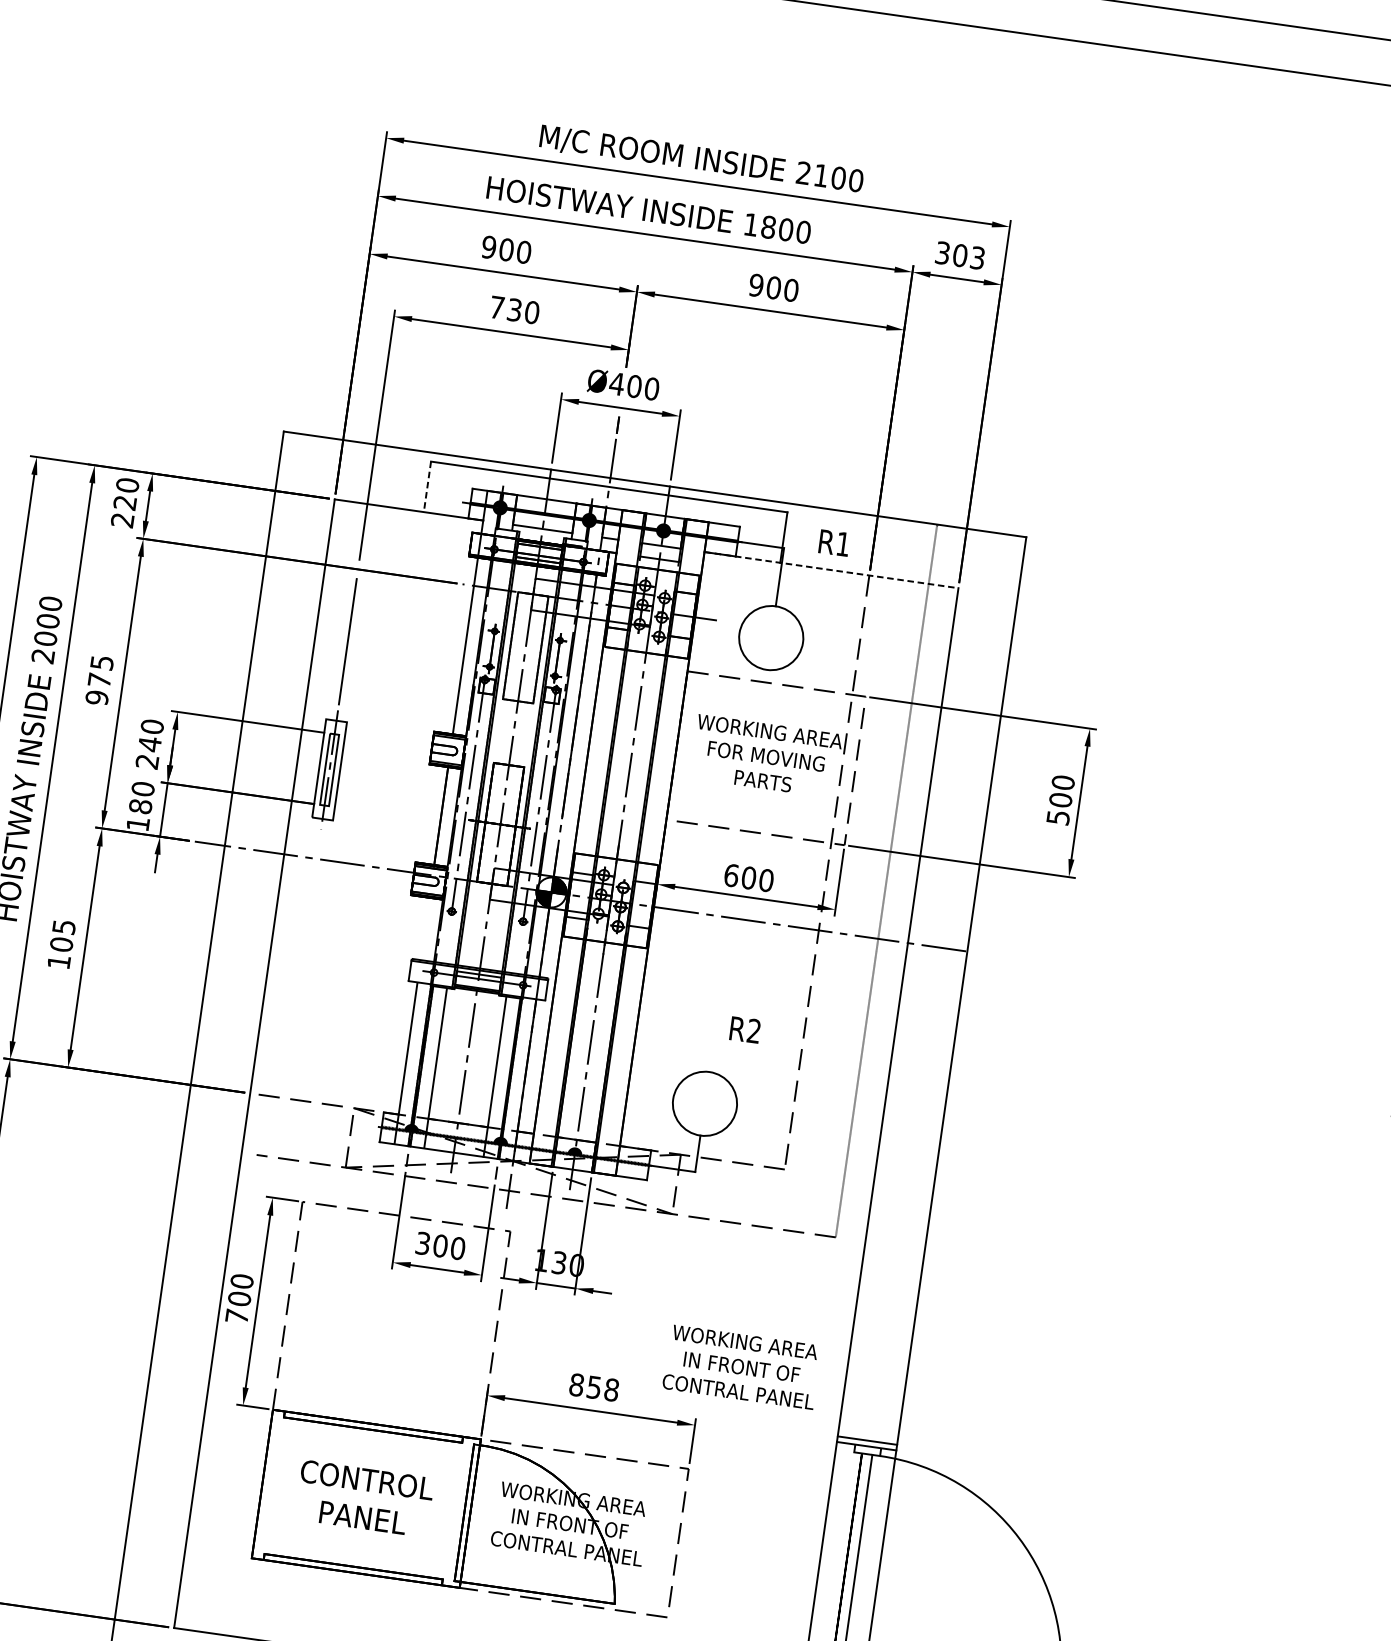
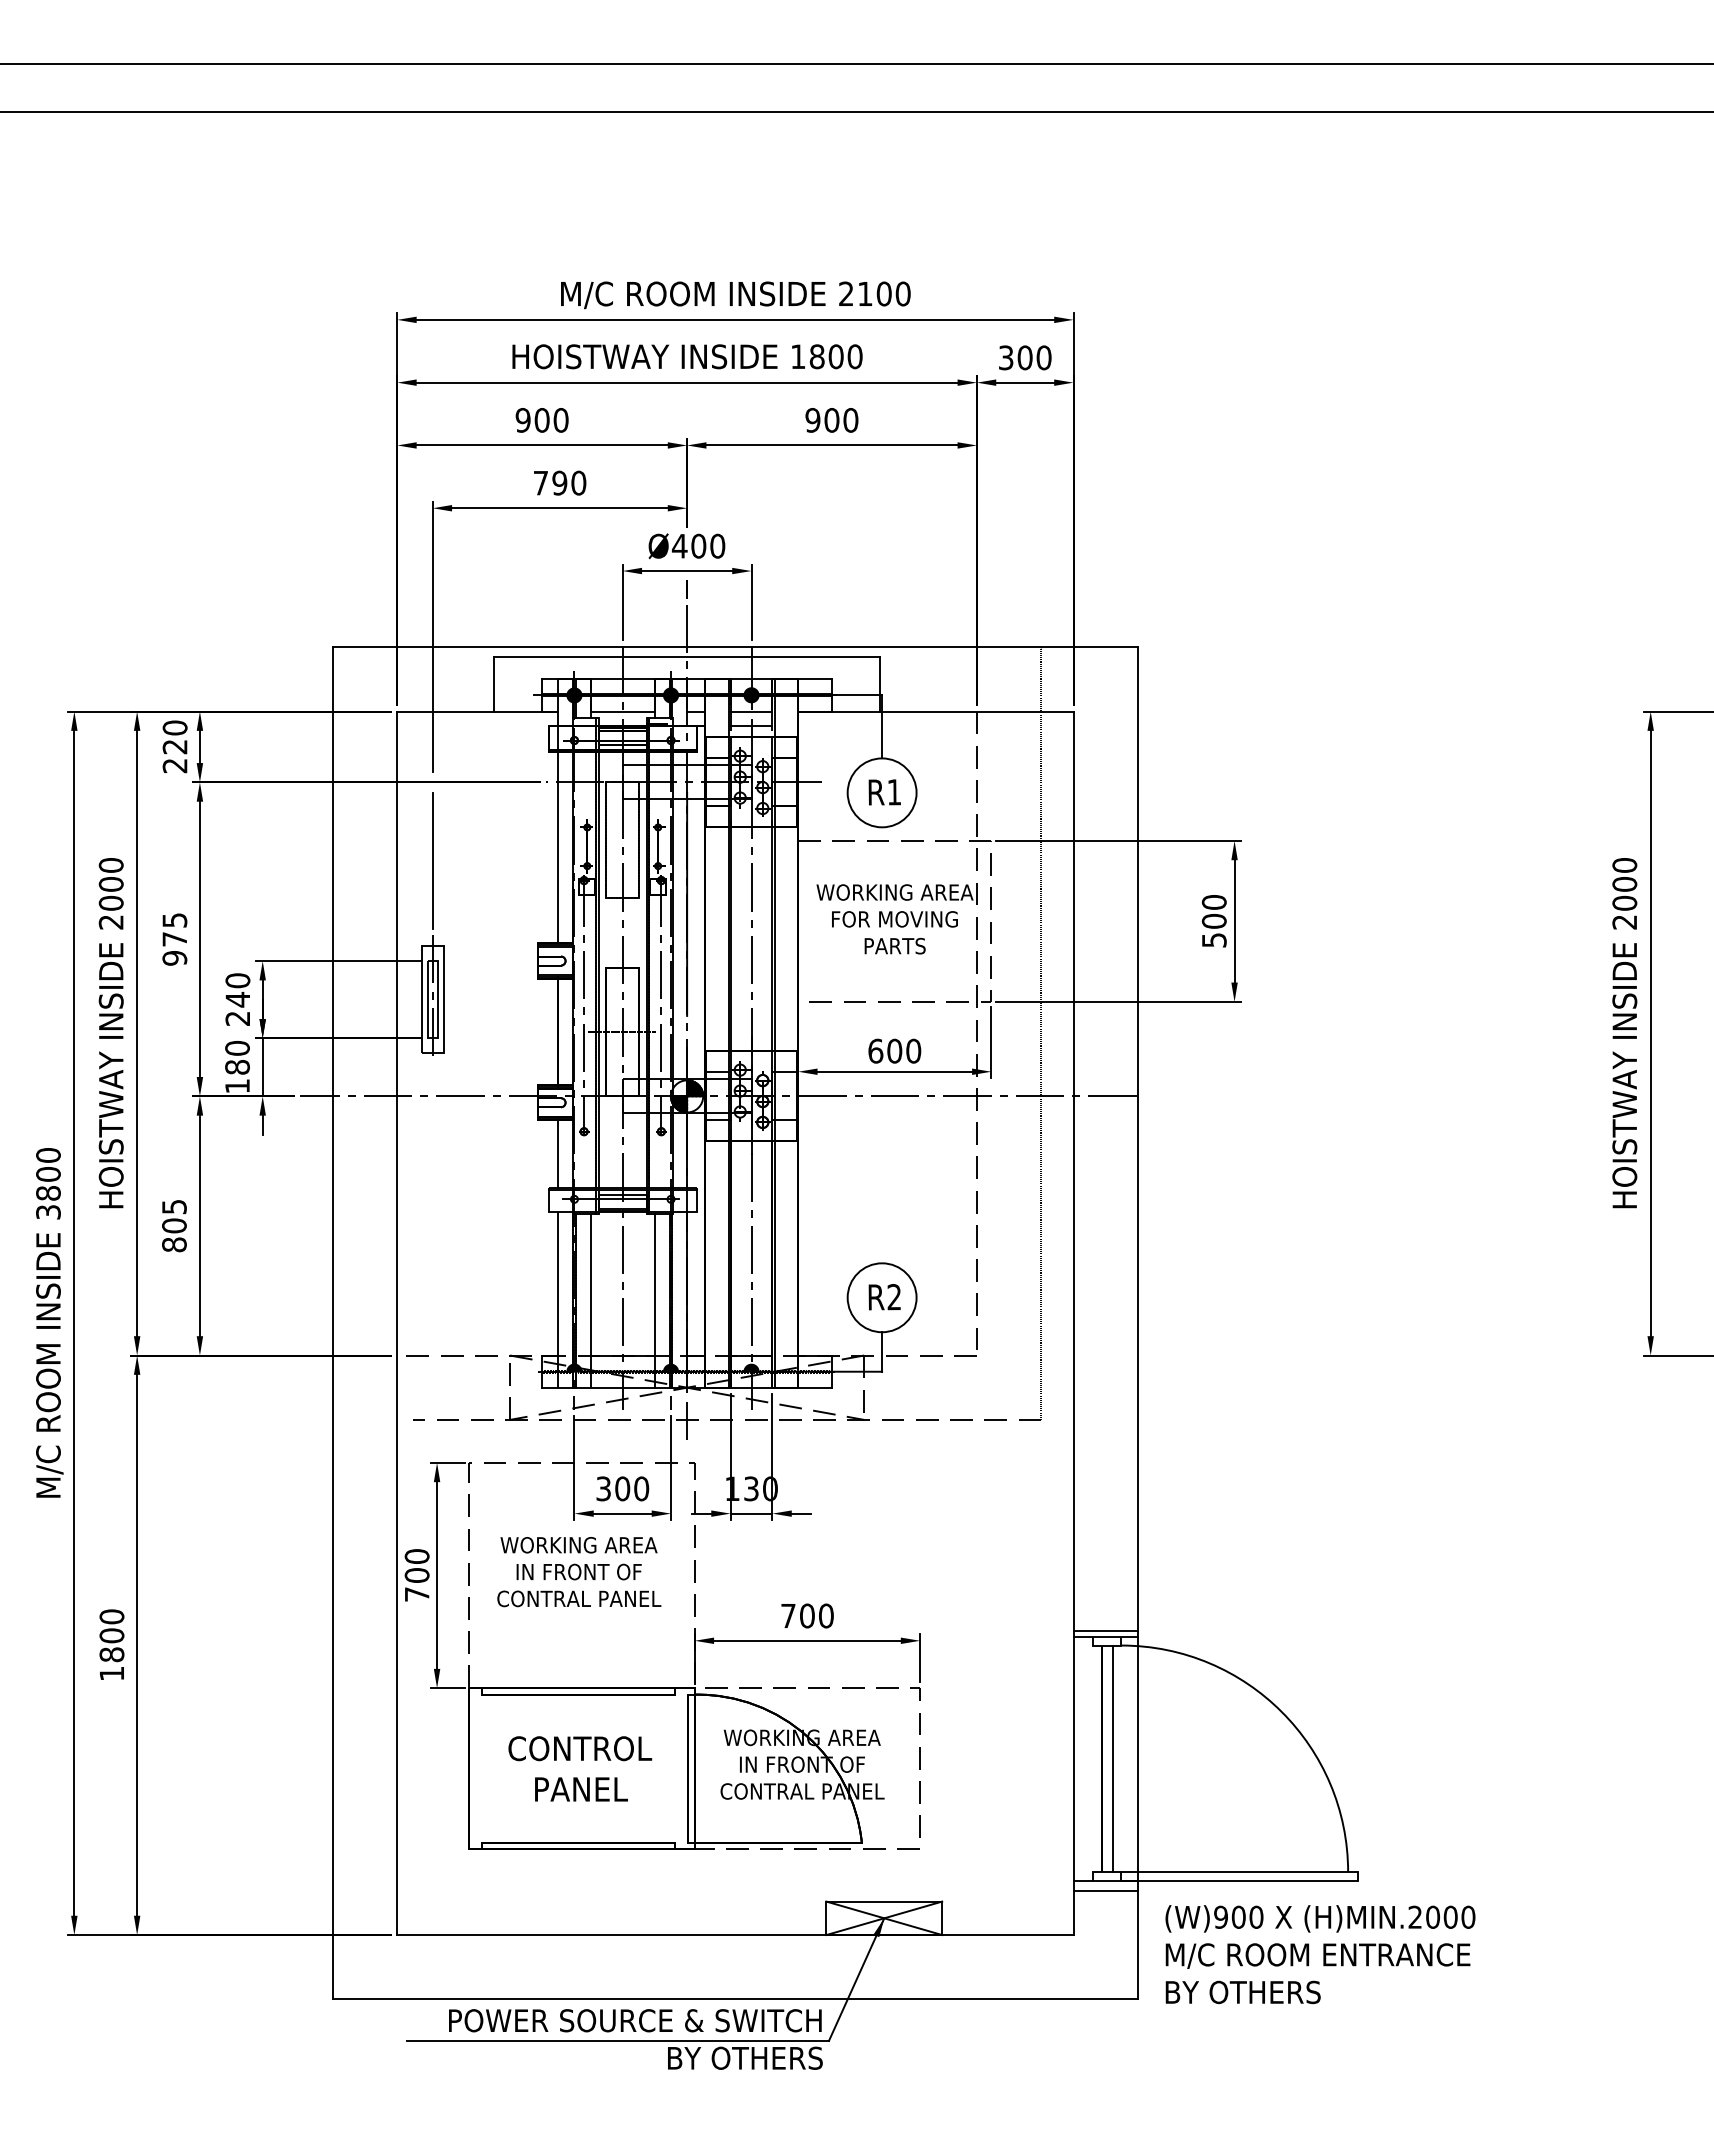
text: (977, 257) -> (1043, 357), 303 -> 300
text: (514, 309) -> (559, 482), 730 -> 790
line: (427, 487) -> (493, 684), dashed -> solid
text: (834, 543) -> (884, 792), moved
line: (831, 570) -> (935, 711), dashed -> solid
line: (425, 928) -> (558, 1153), added
text: (59, 961) -> (174, 1244), 105 -> 805
text: (744, 1030) -> (884, 1297), moved
text: (742, 1367) -> (579, 1572), moved
text: (594, 1387) -> (807, 1615), 858 -> 700

